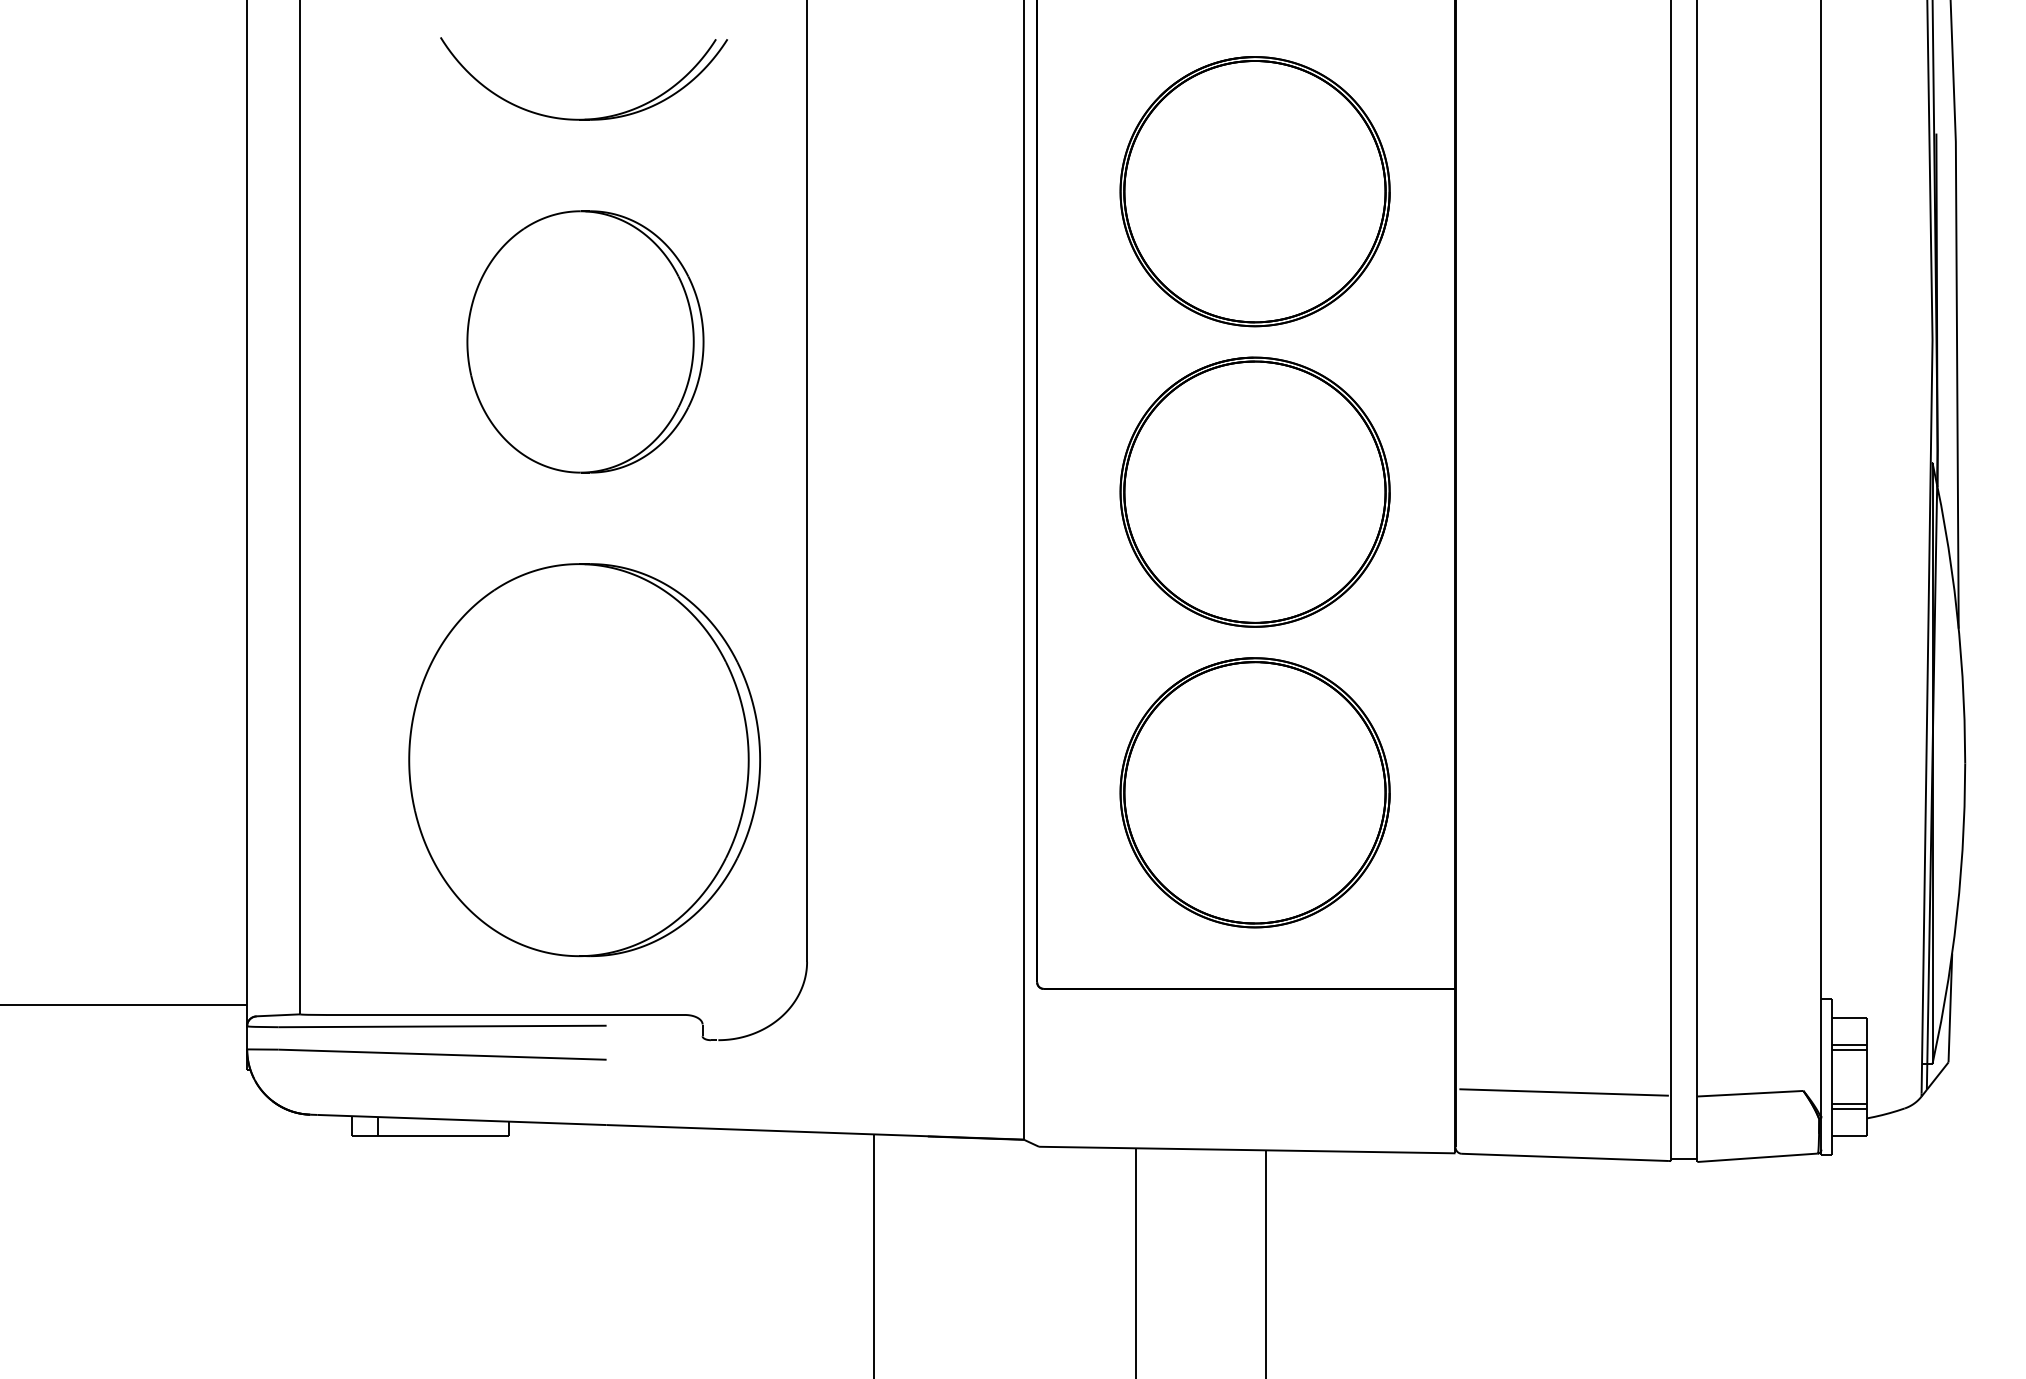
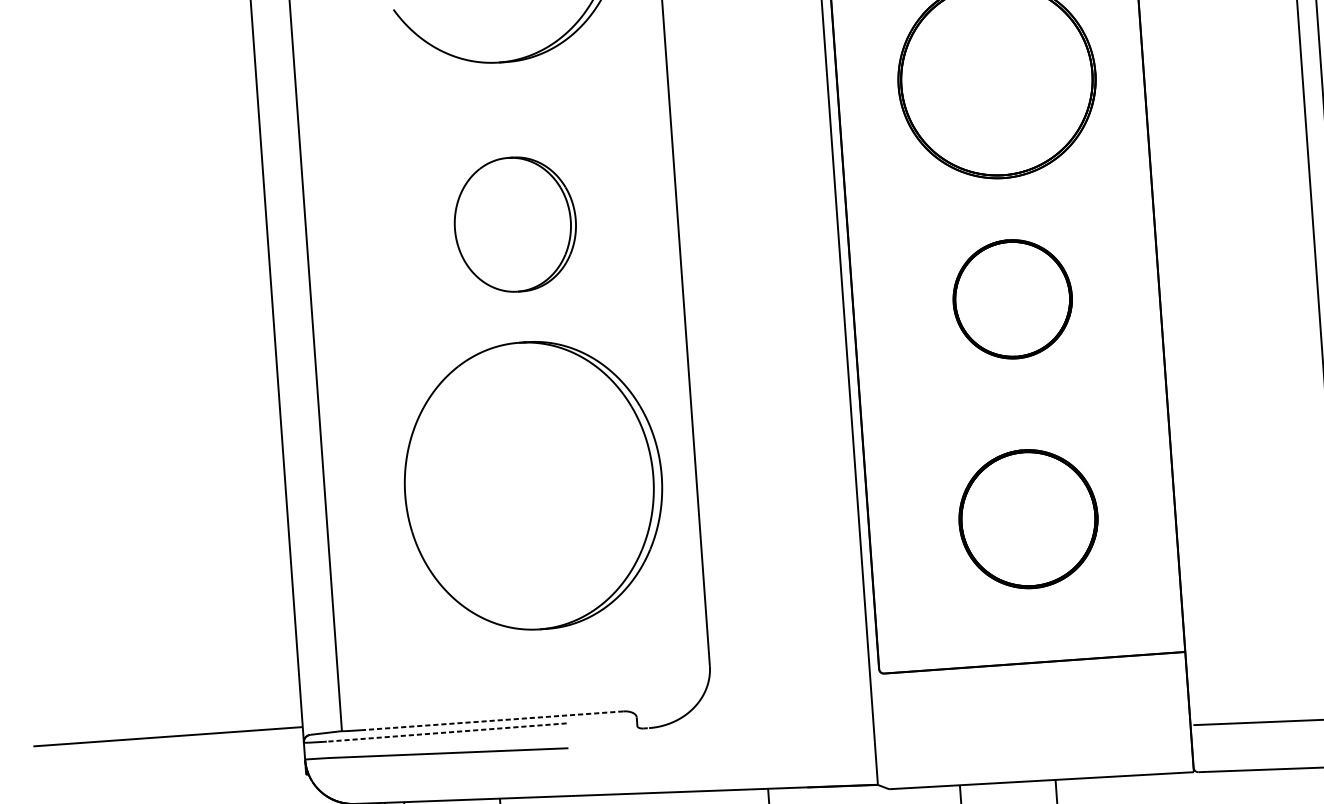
part: (585, 341) -> (515, 224), size x0.7
part: (1254, 491) -> (1012, 298), size x0.6
part: (584, 760) -> (533, 486), moved
part: (1254, 792) -> (1028, 518), size x0.7
line: (505, 1014) -> (492, 720), solid -> dashed
line: (442, 1026) -> (446, 732), solid -> dashed

